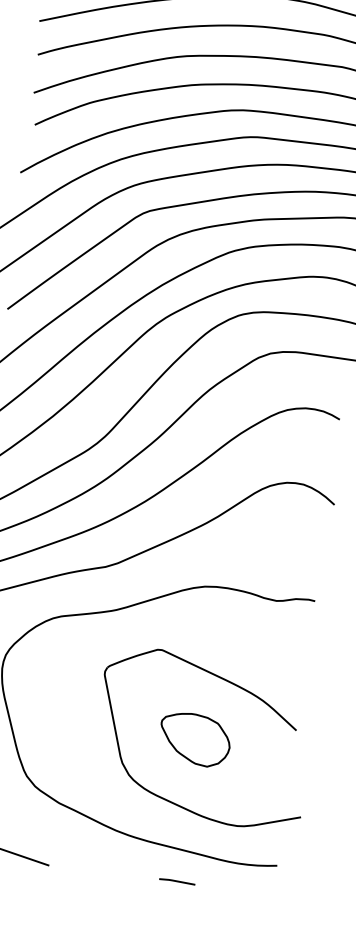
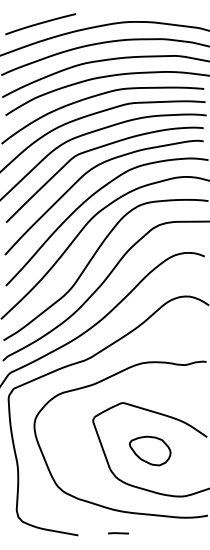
line: (177, 881) -> (118, 533), moved

